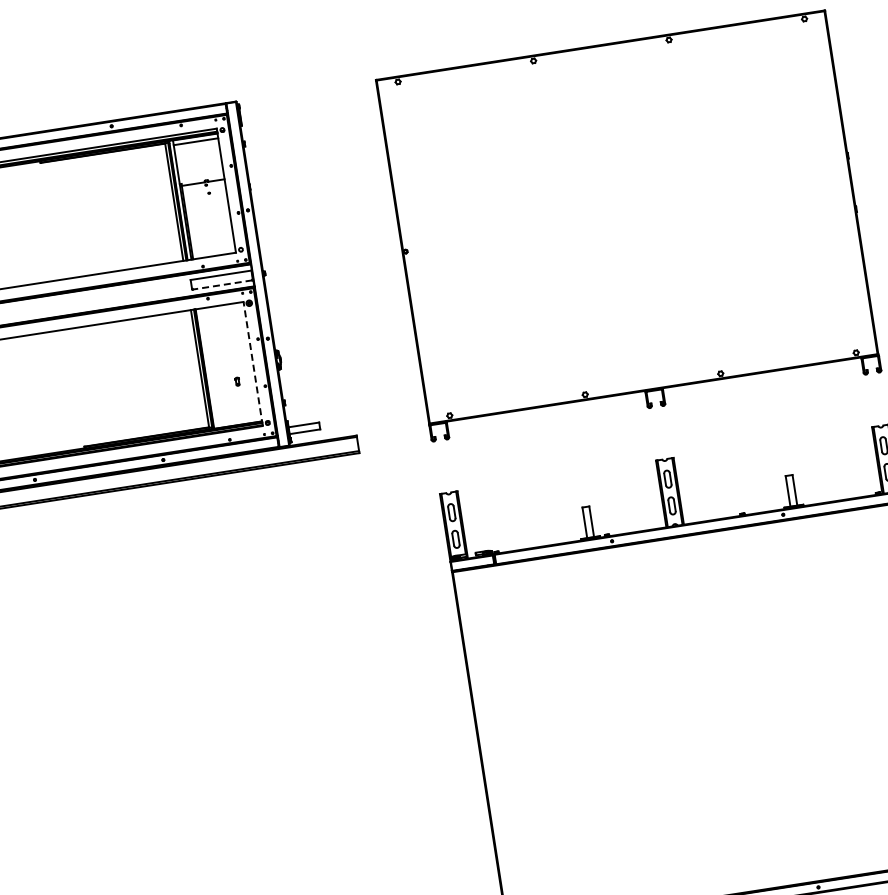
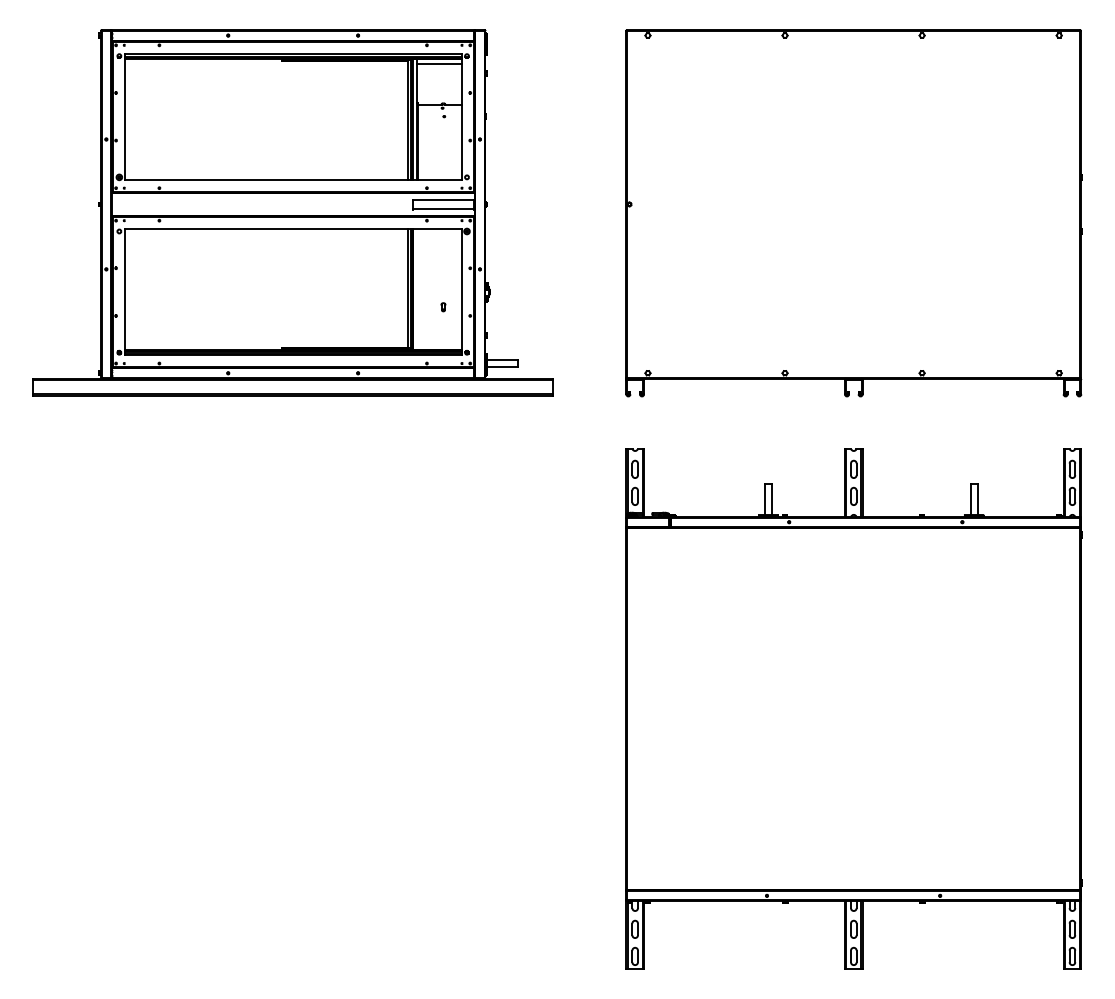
line: (221, 285) -> (442, 209), dashed -> solid
line: (253, 364) -> (461, 292), dashed -> solid

